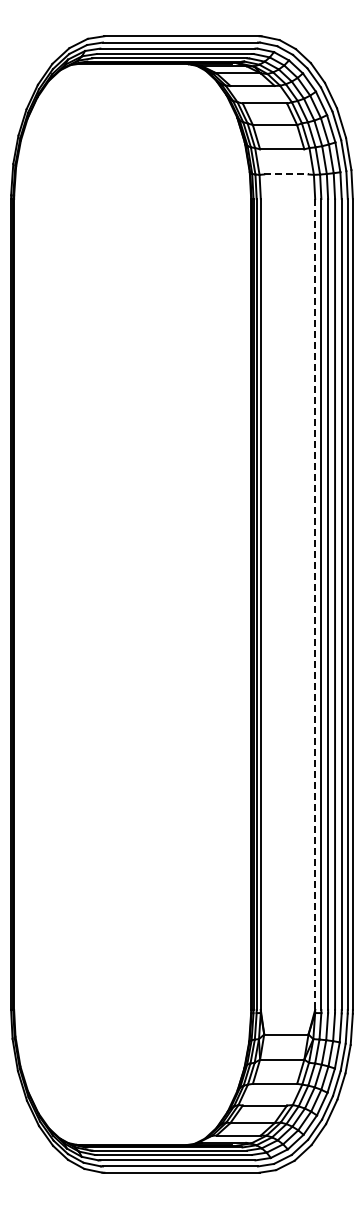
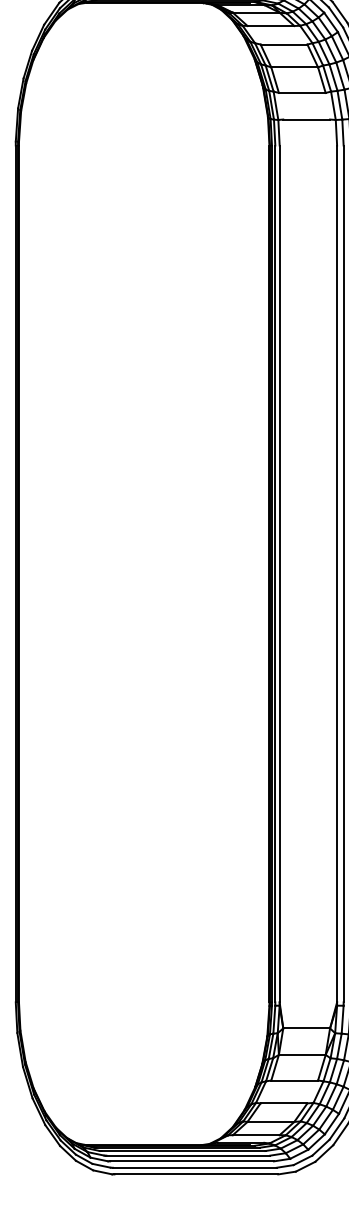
line: (286, 174) -> (306, 119), dashed -> solid
line: (315, 604) -> (337, 573), dashed -> solid

